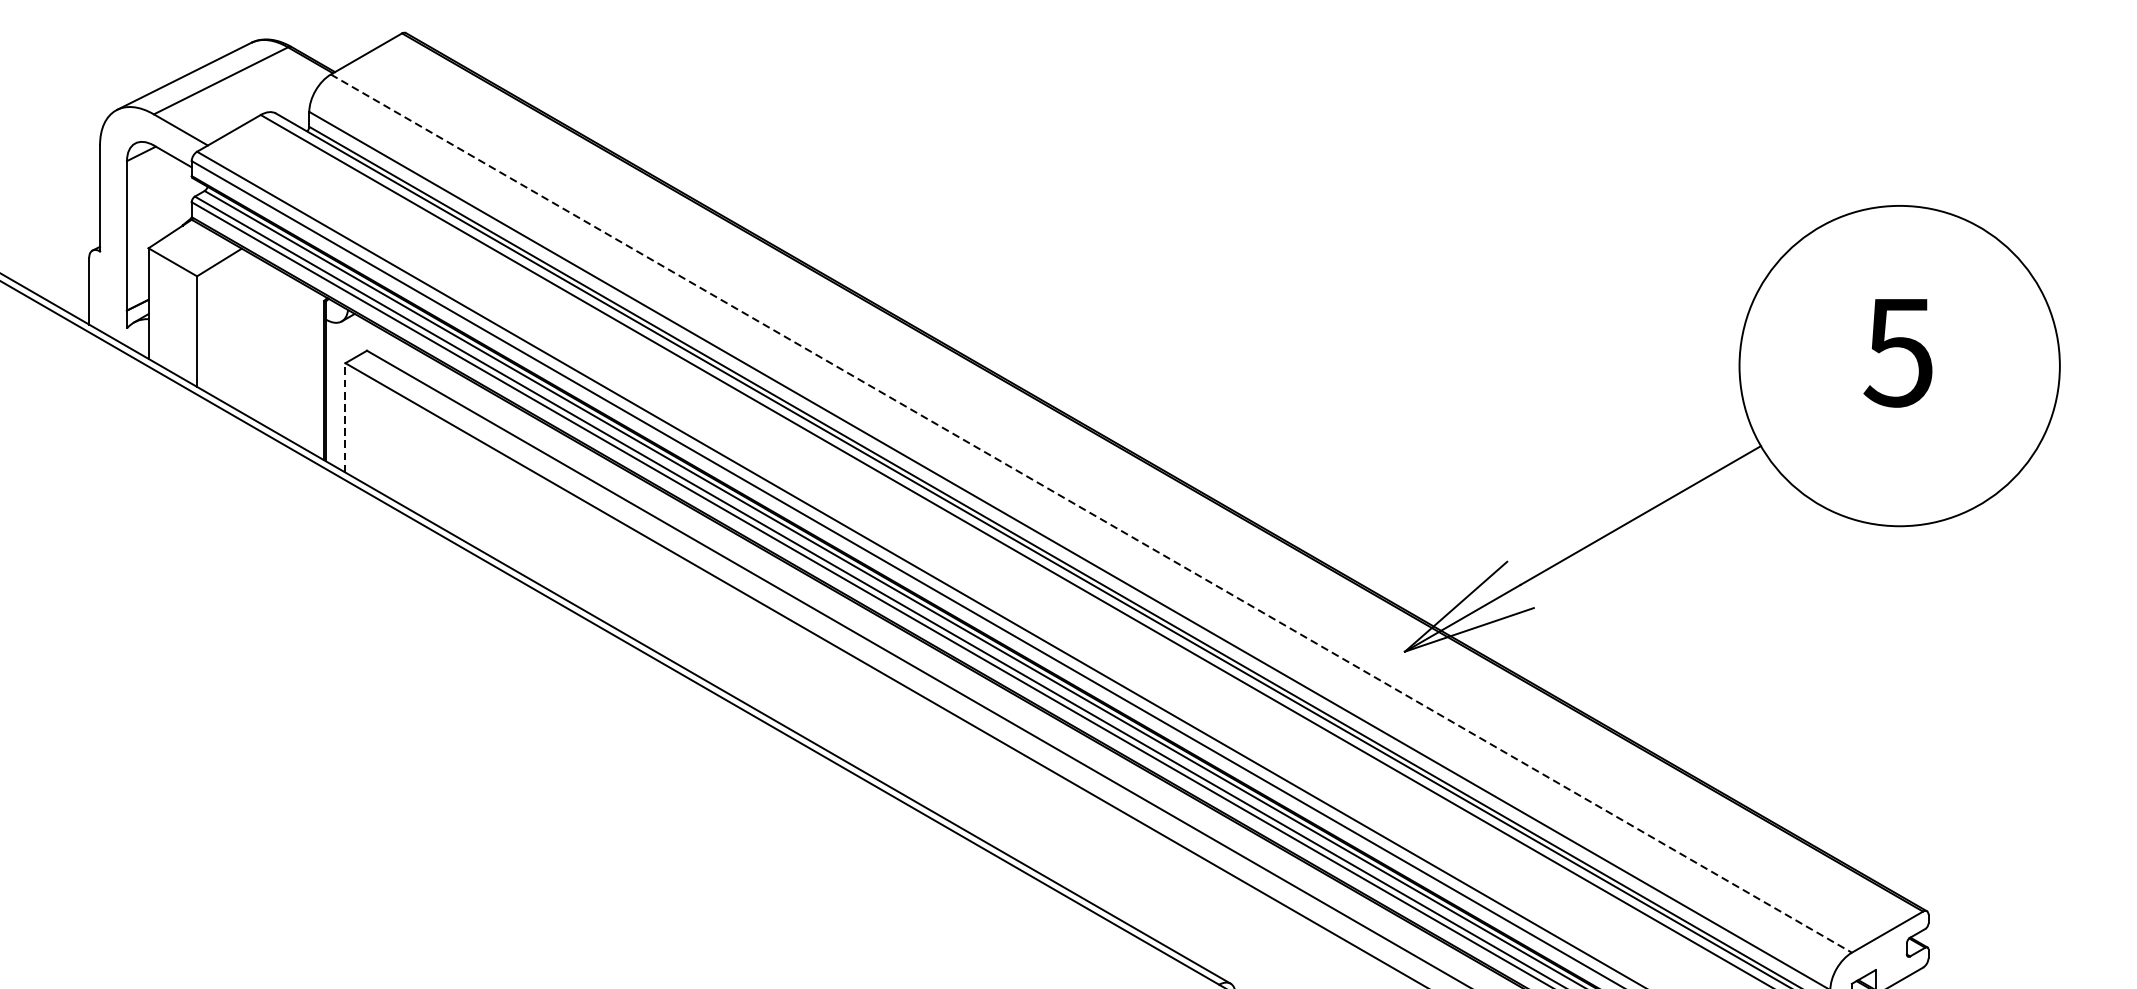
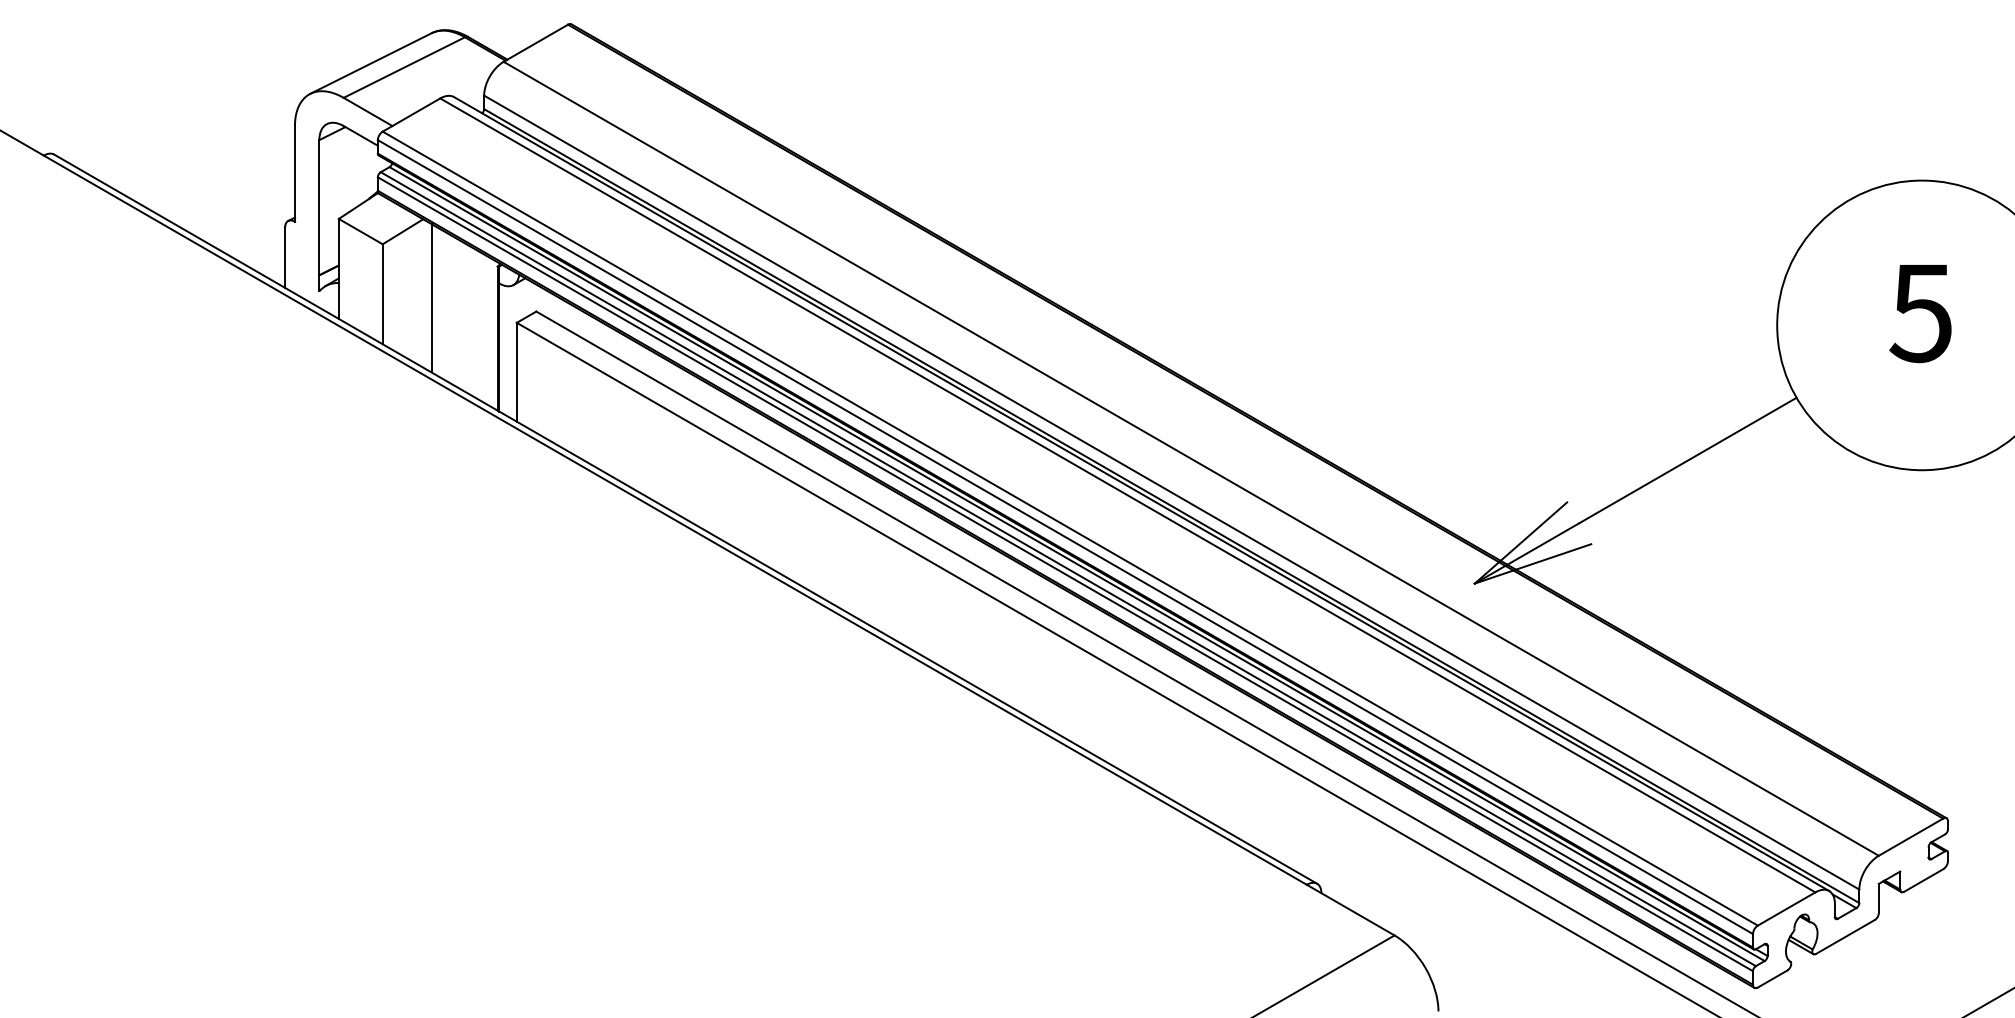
line: (251, 336) -> (431, 298), added
line: (345, 417) -> (516, 371), dashed -> solid
line: (1091, 513) -> (1191, 458), dashed -> solid

